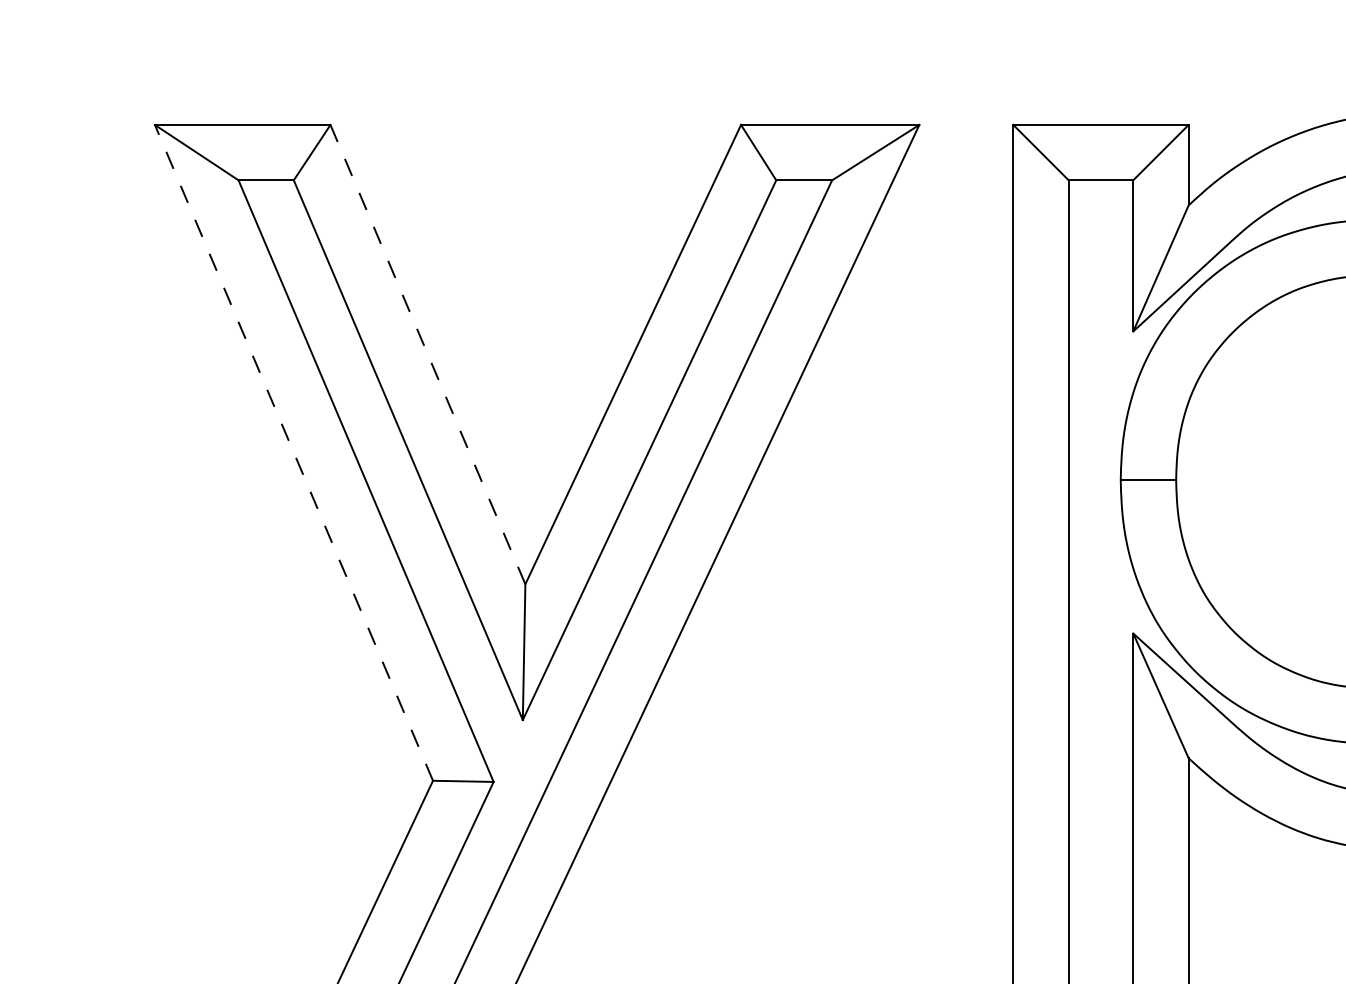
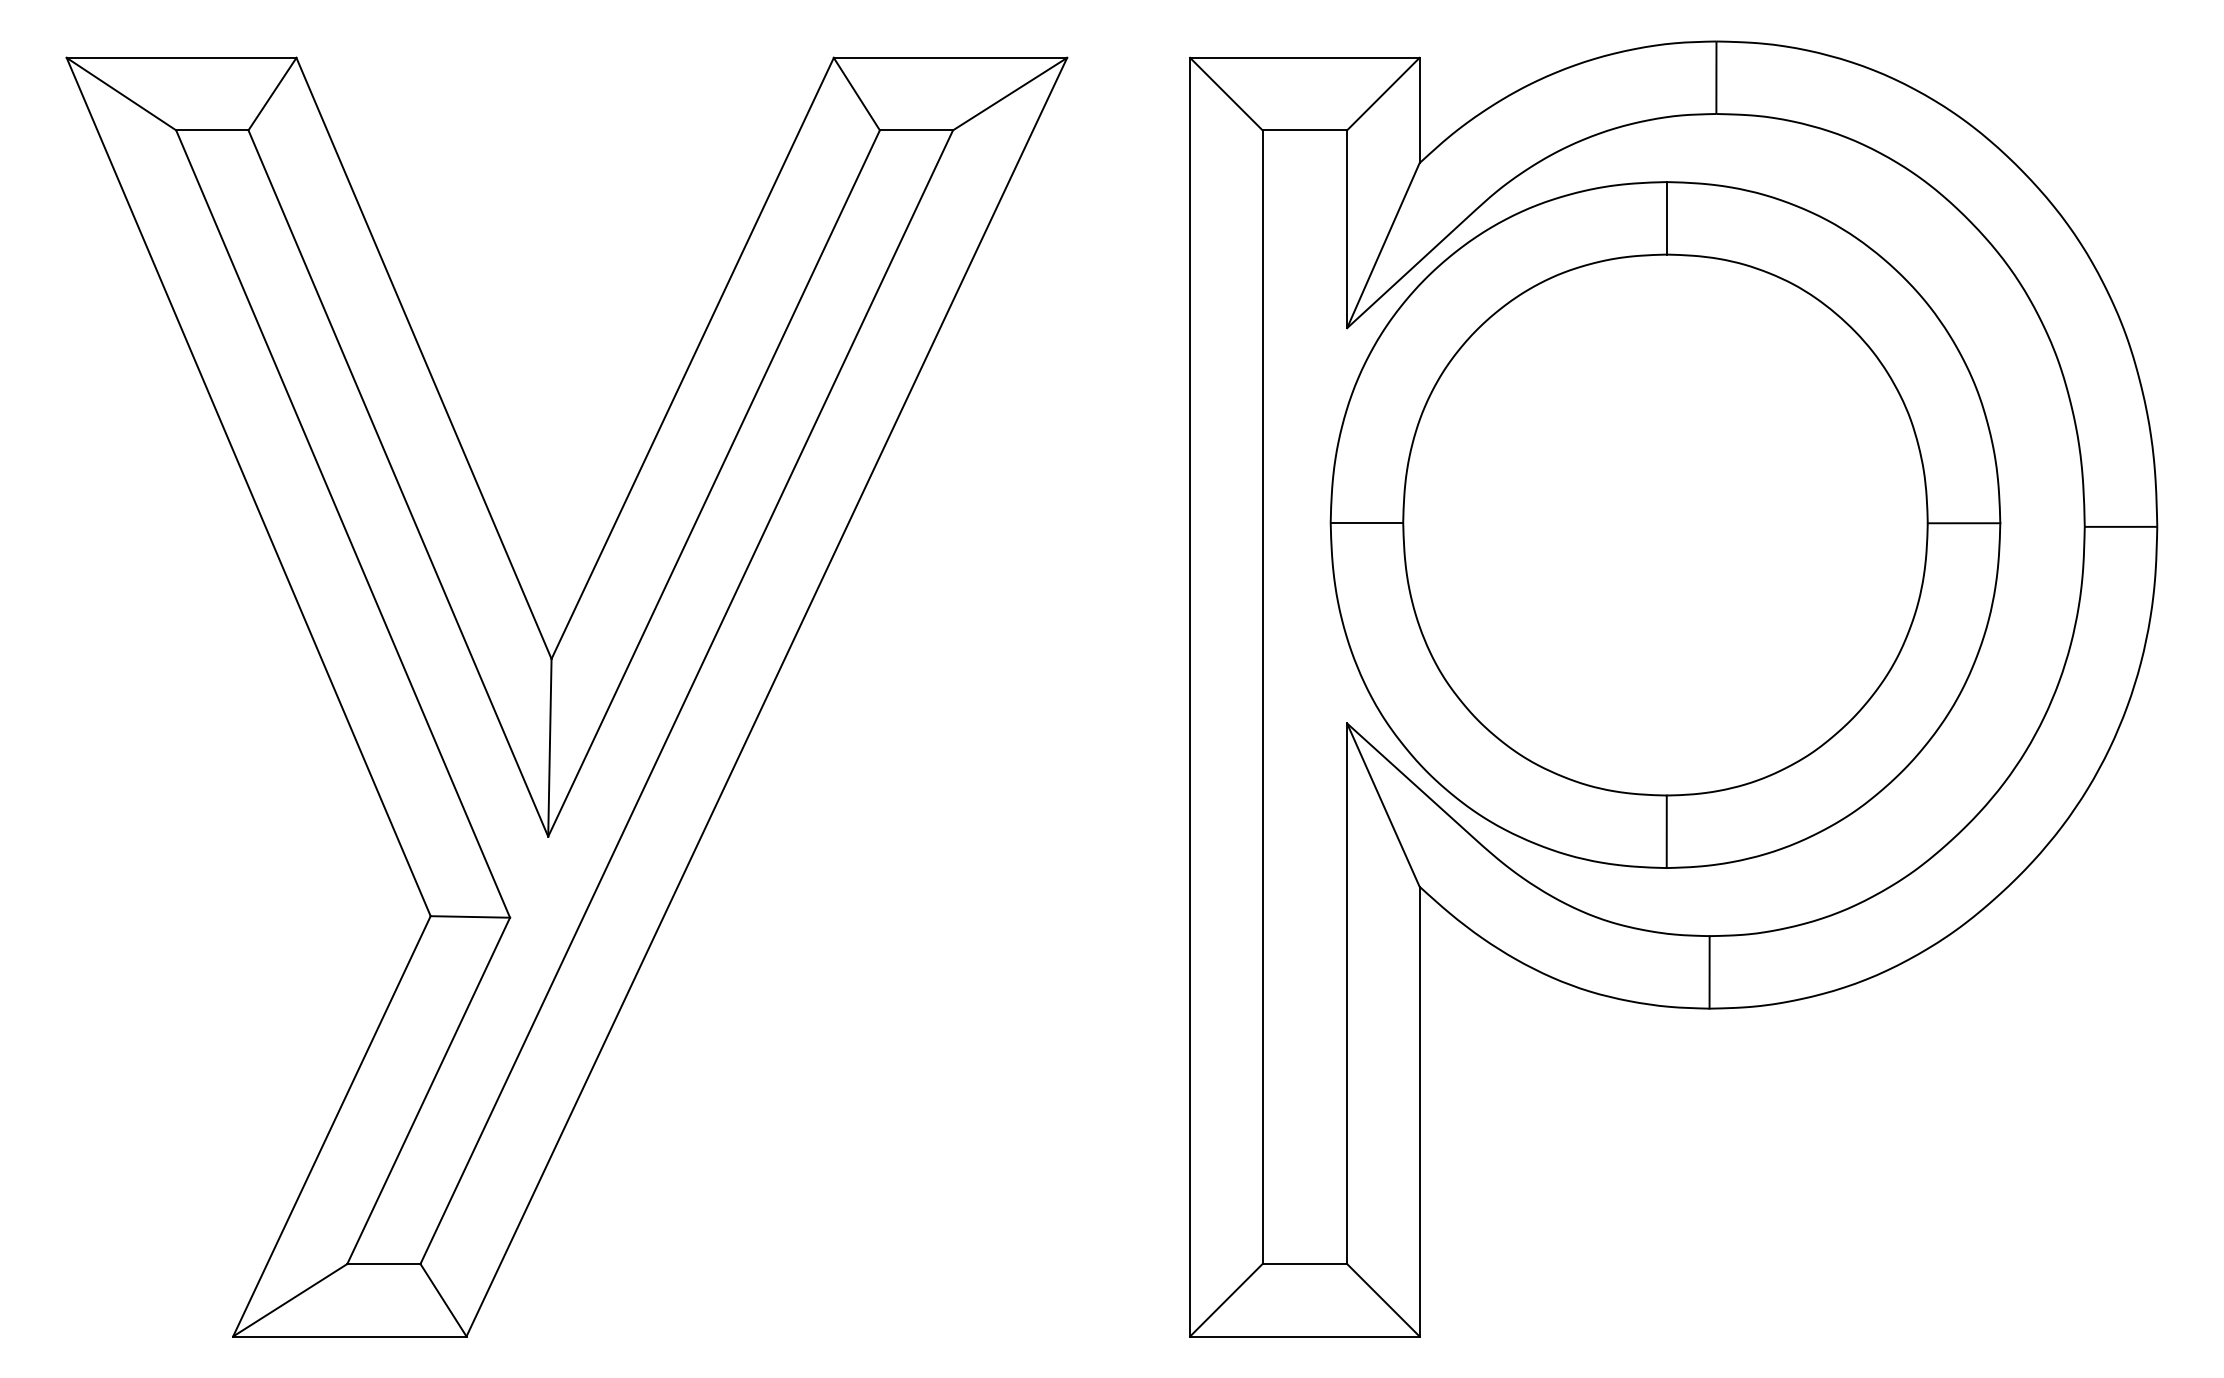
line: (428, 354) -> (424, 358), dashed -> solid
line: (293, 452) -> (248, 486), dashed -> solid

